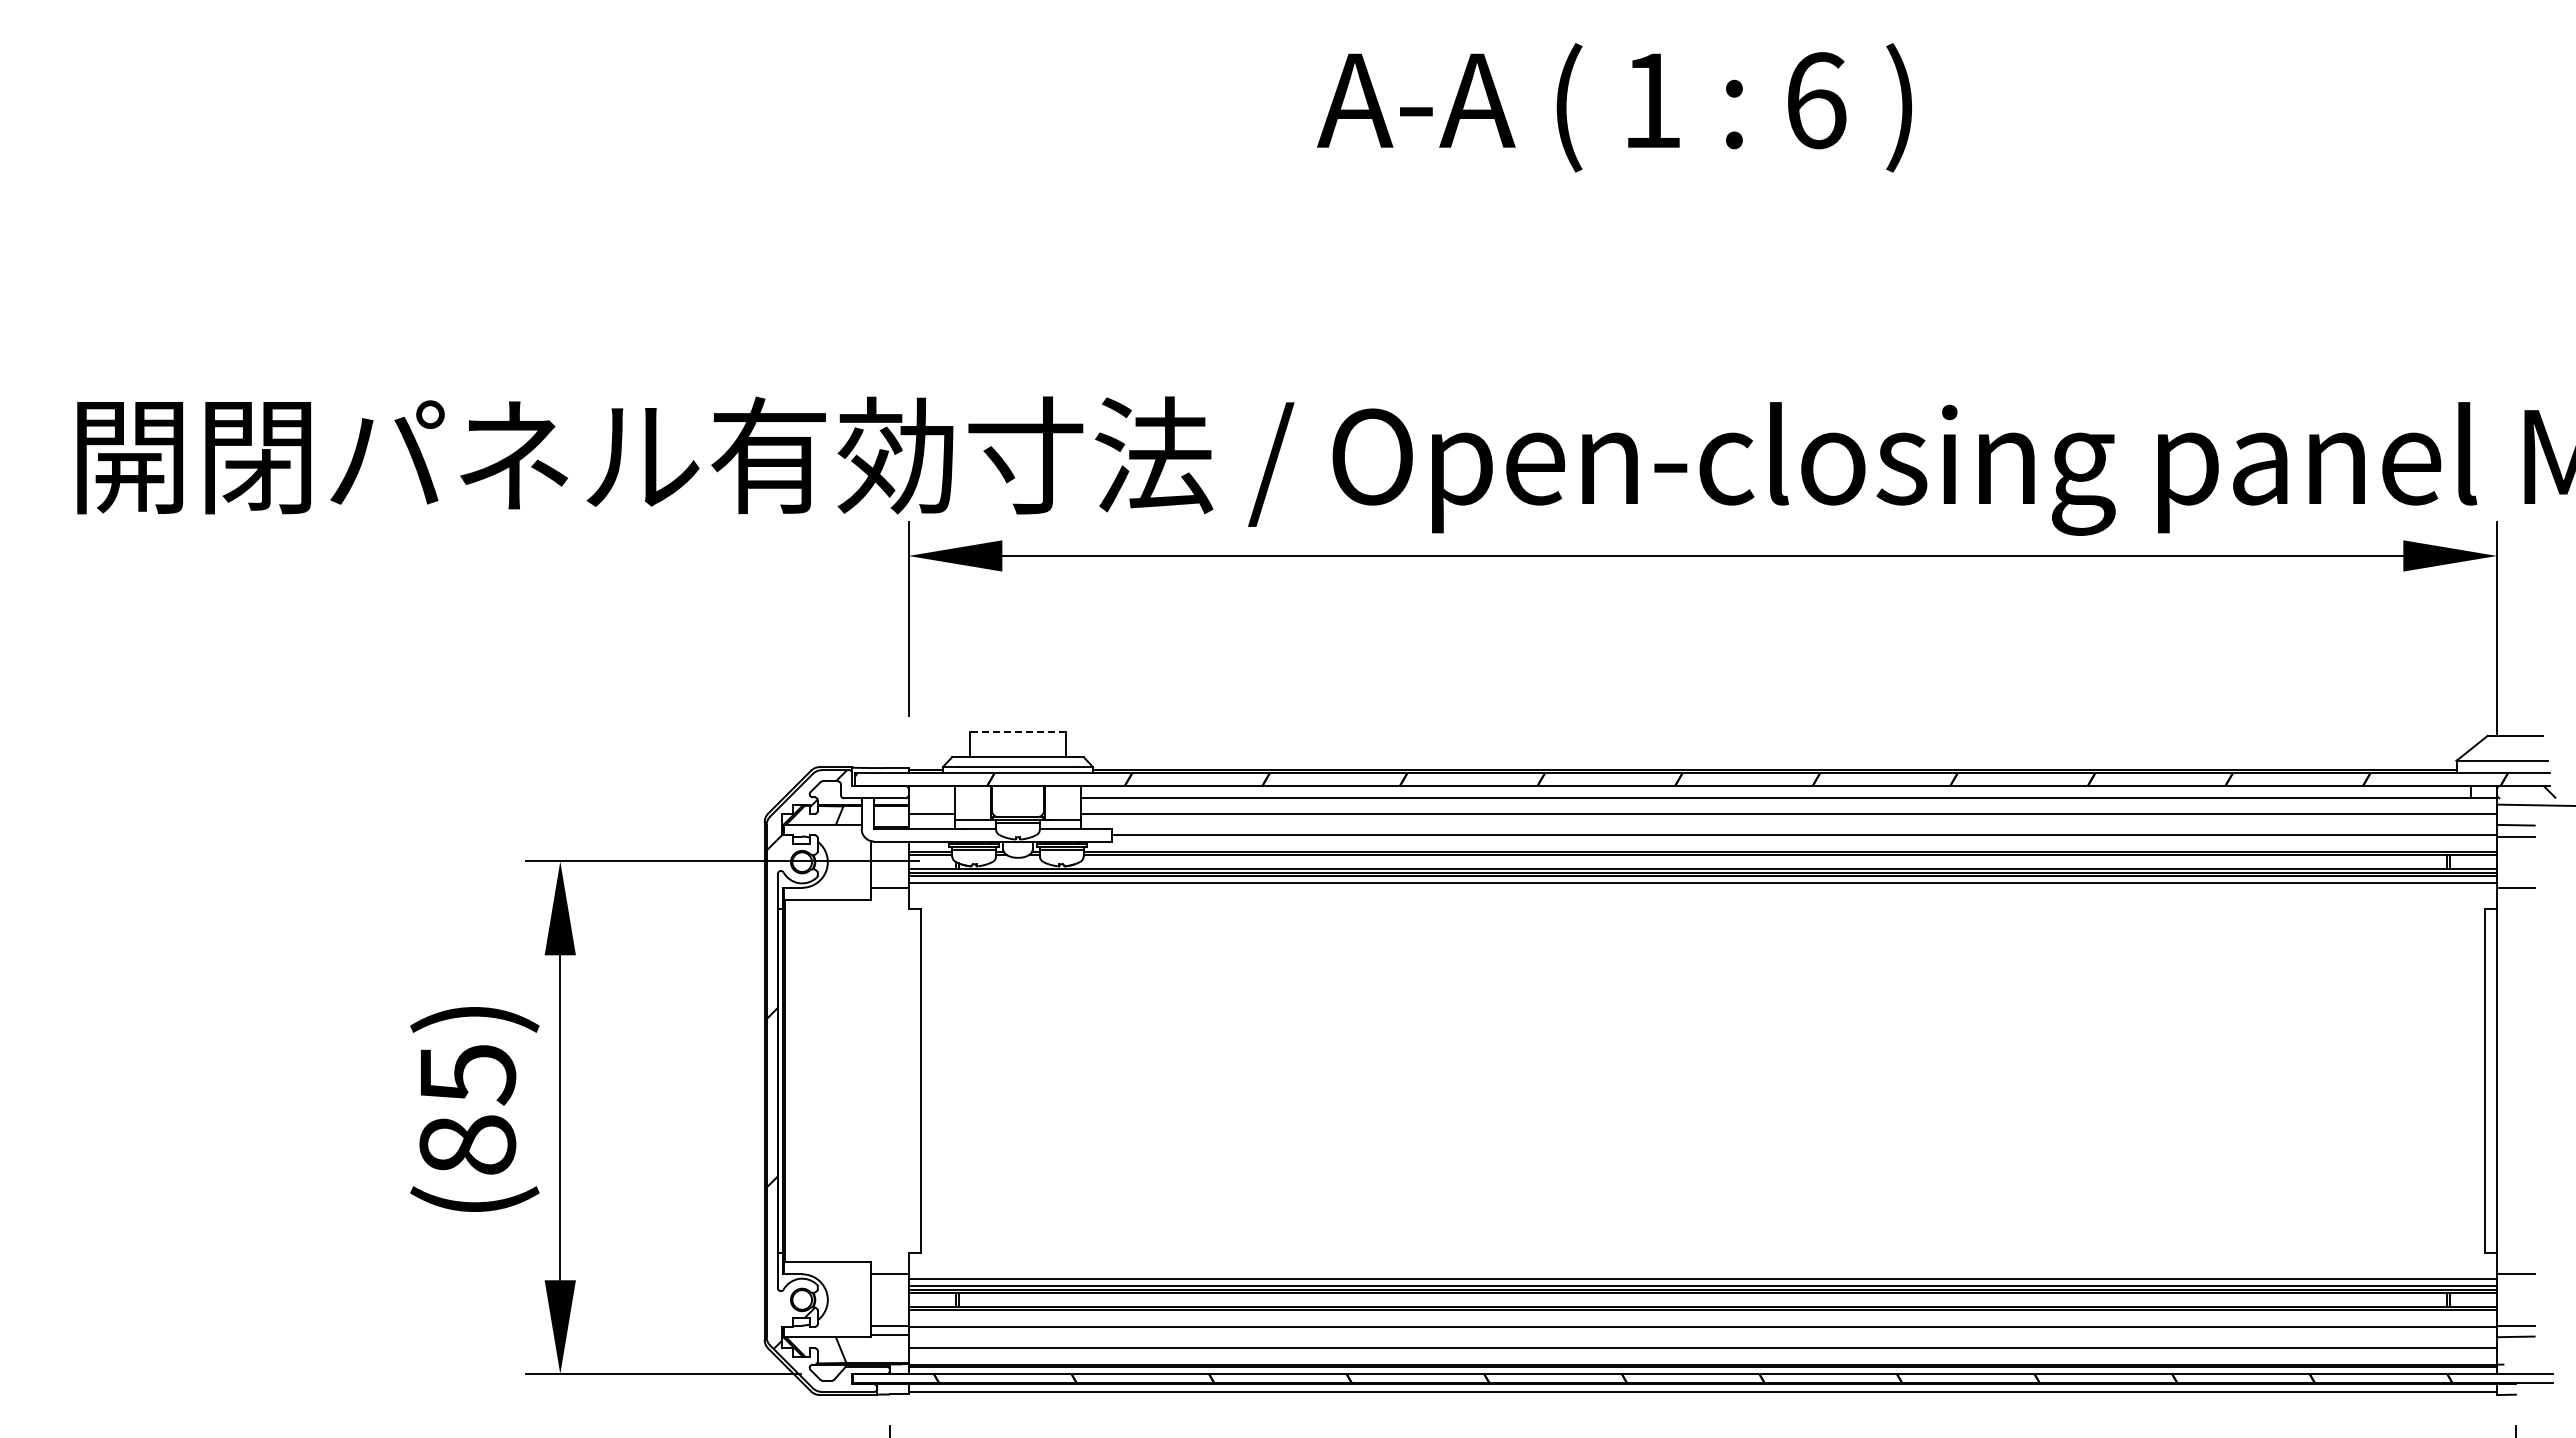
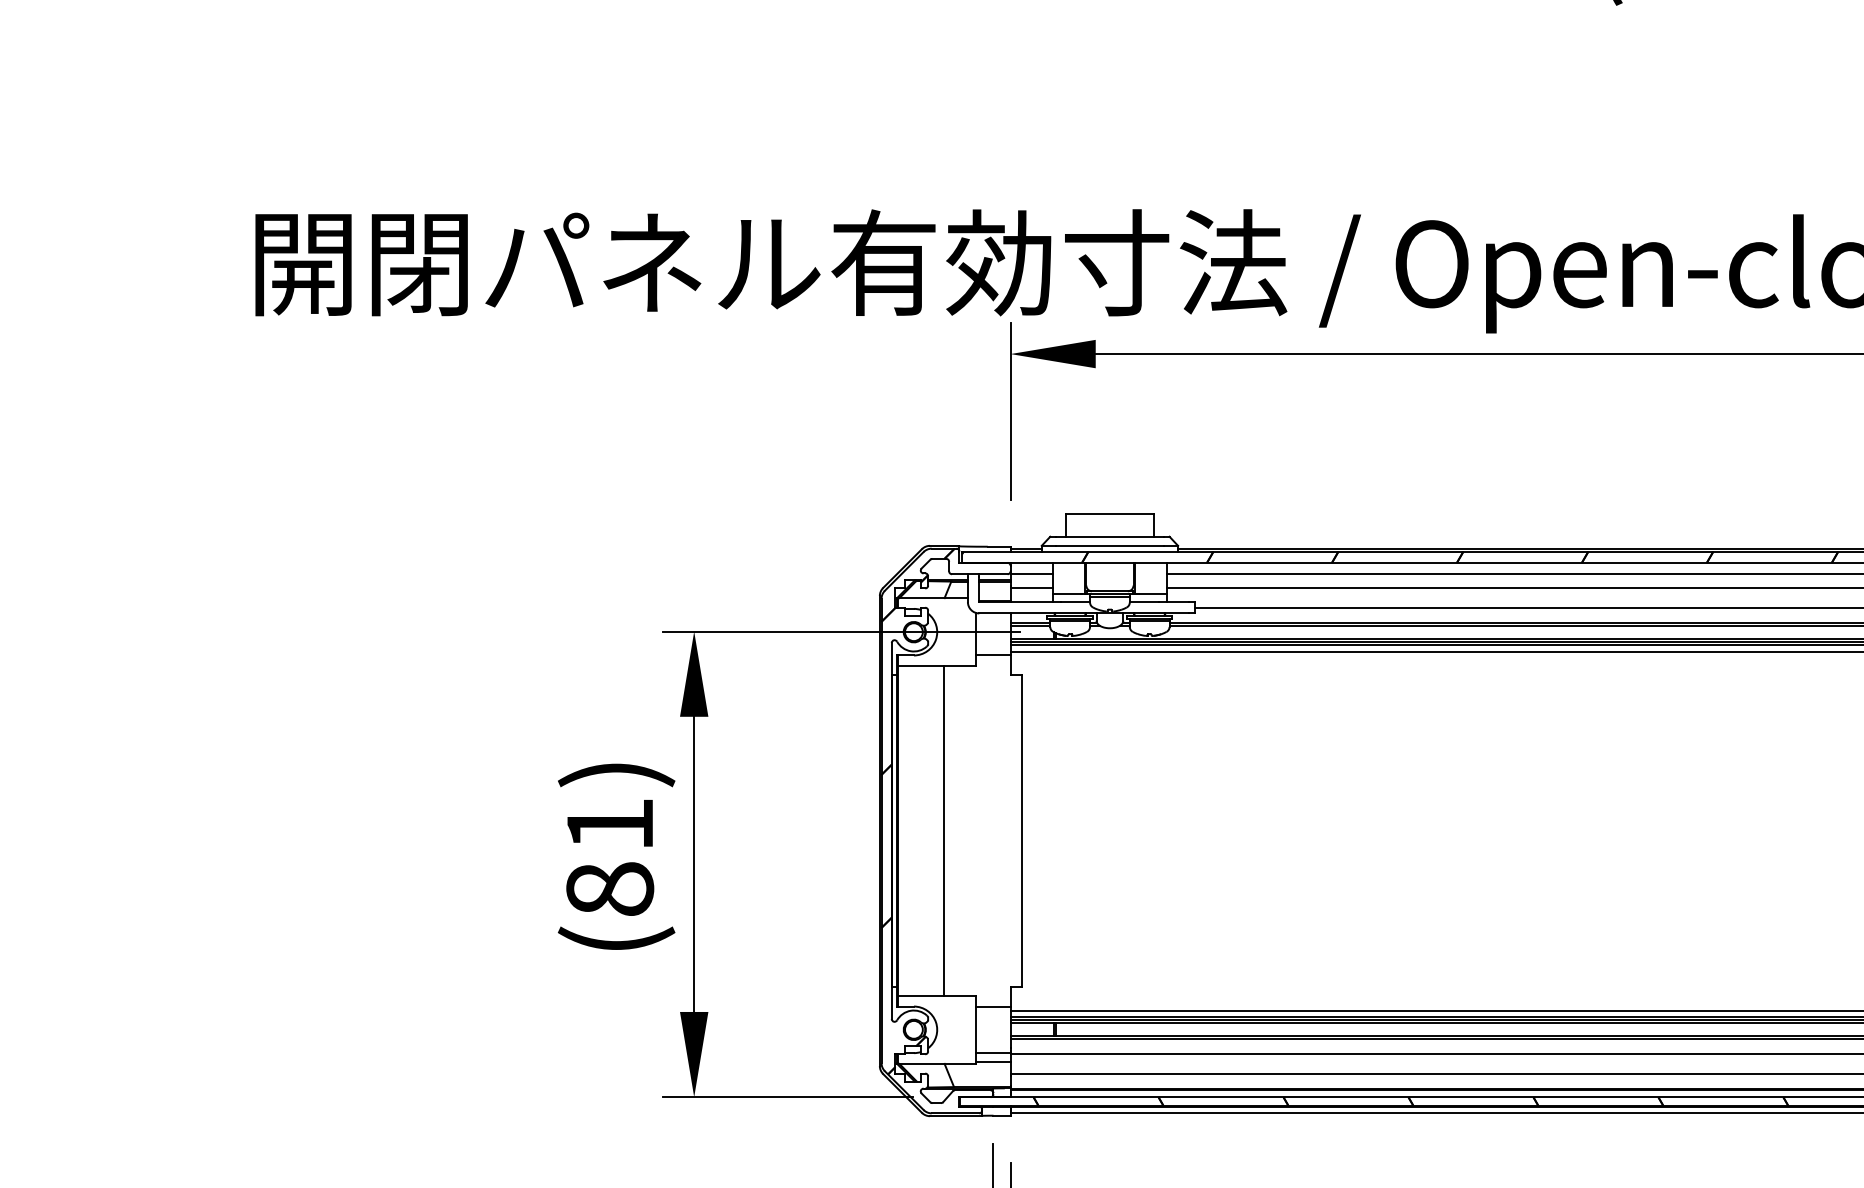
line: (1017, 732) -> (1109, 514), dashed -> solid
line: (931, 798) -> (1031, 574), added
hatch: (806, 1059) -> (917, 811), added
text: (468, 1075) -> (610, 825), (85) -> (81)
line: (835, 1080) -> (944, 830), added

